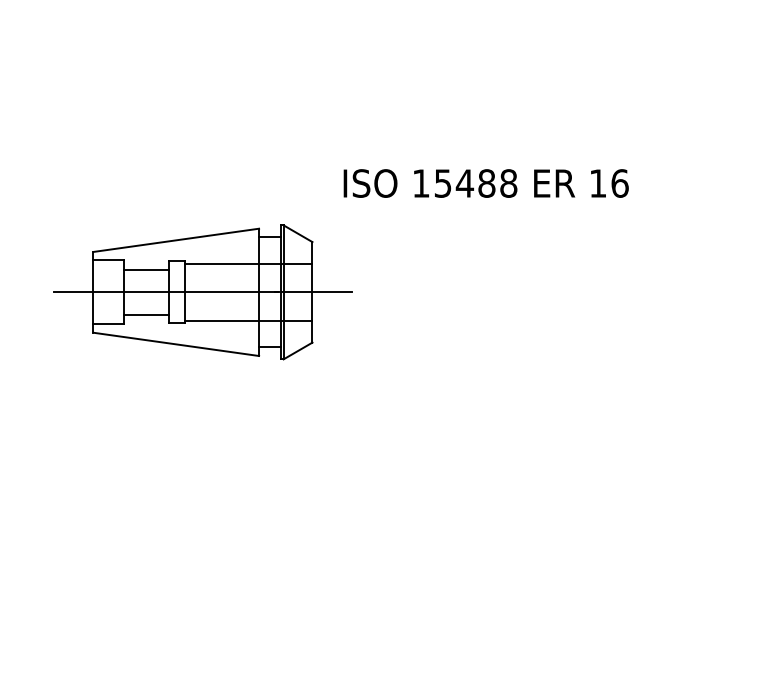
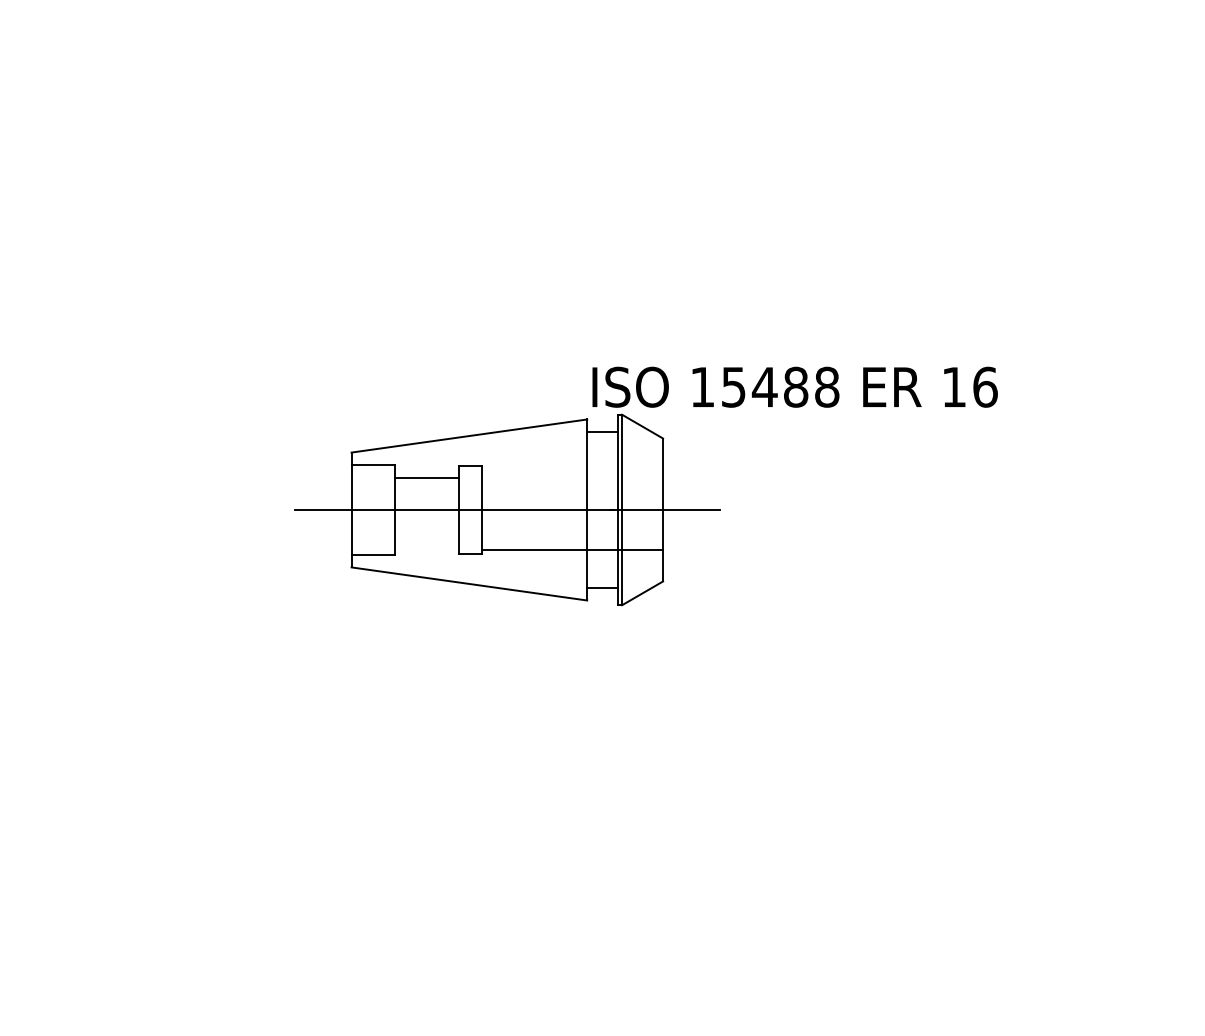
text: (485, 183) -> (794, 386), moved
line: (248, 263) -> (572, 469), removed
line: (146, 314) -> (426, 541), removed

